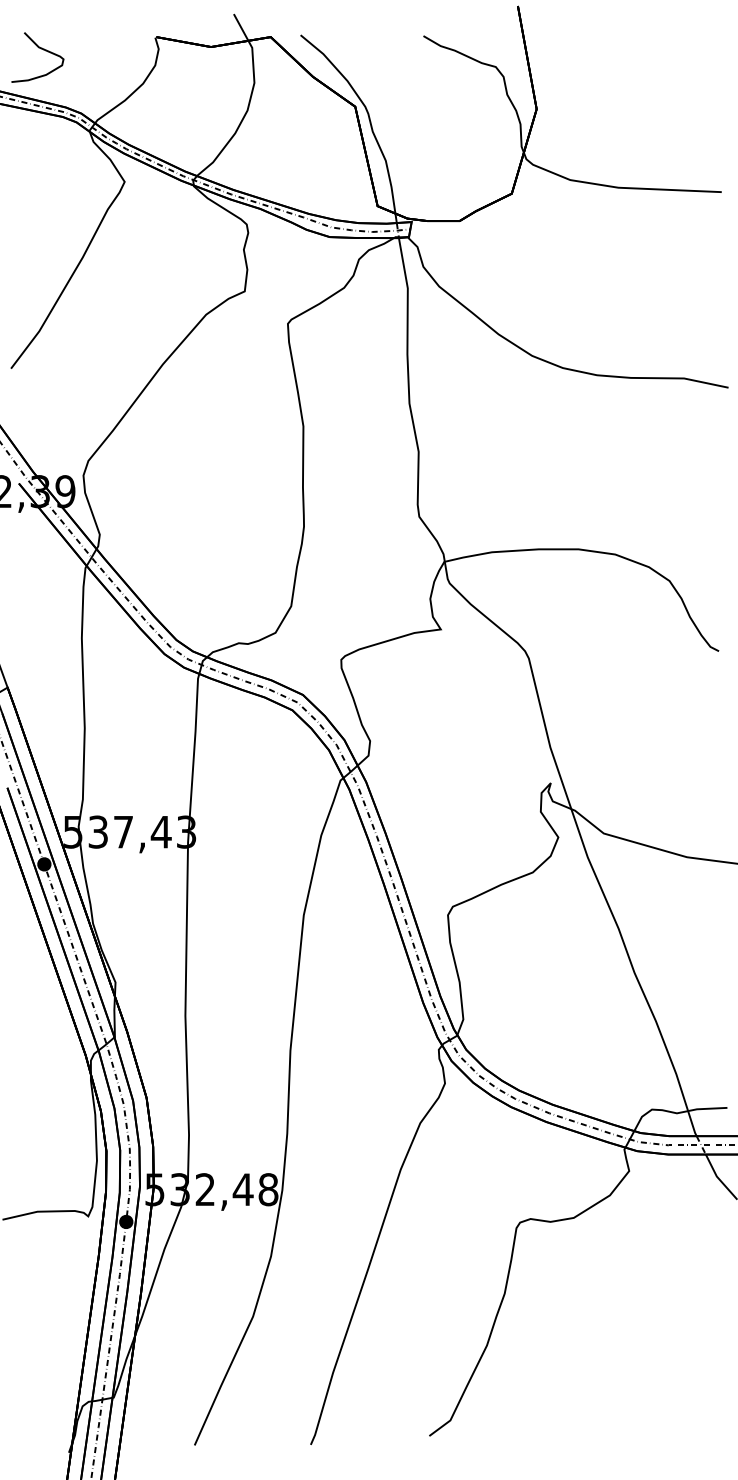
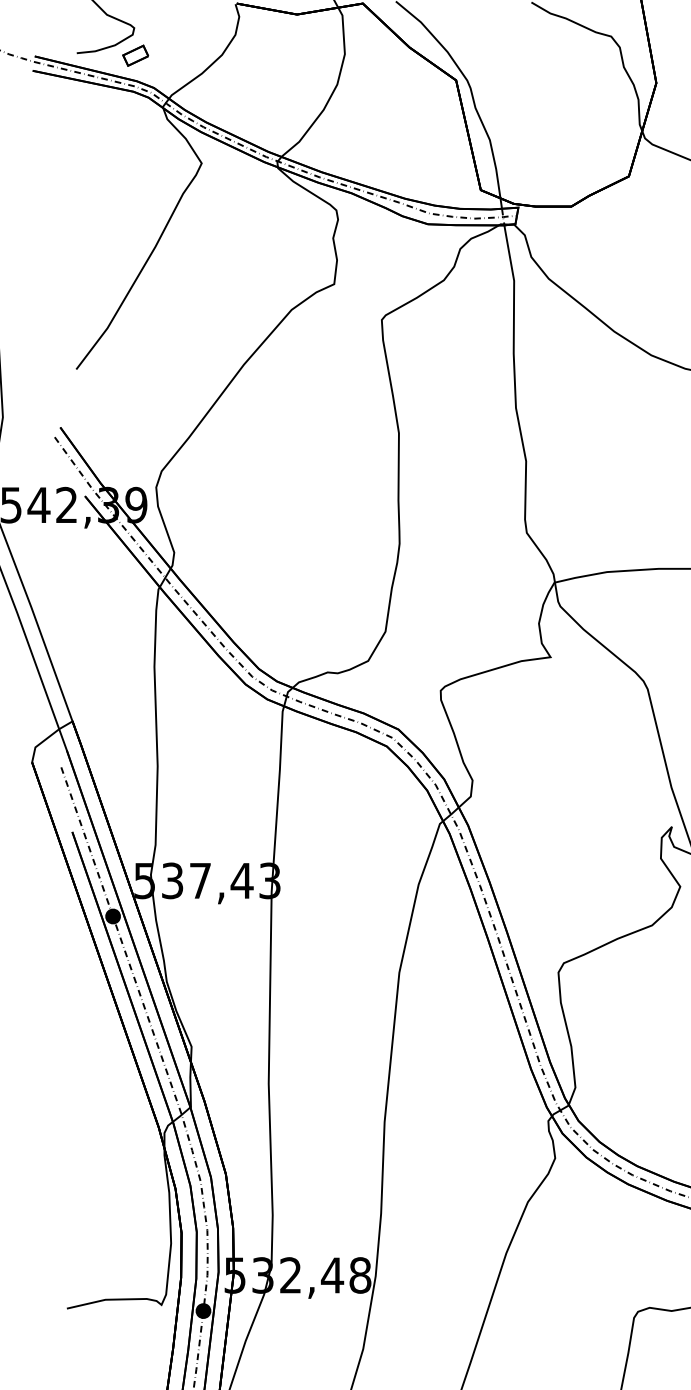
part: (64, 84) -> (135, 55), added

